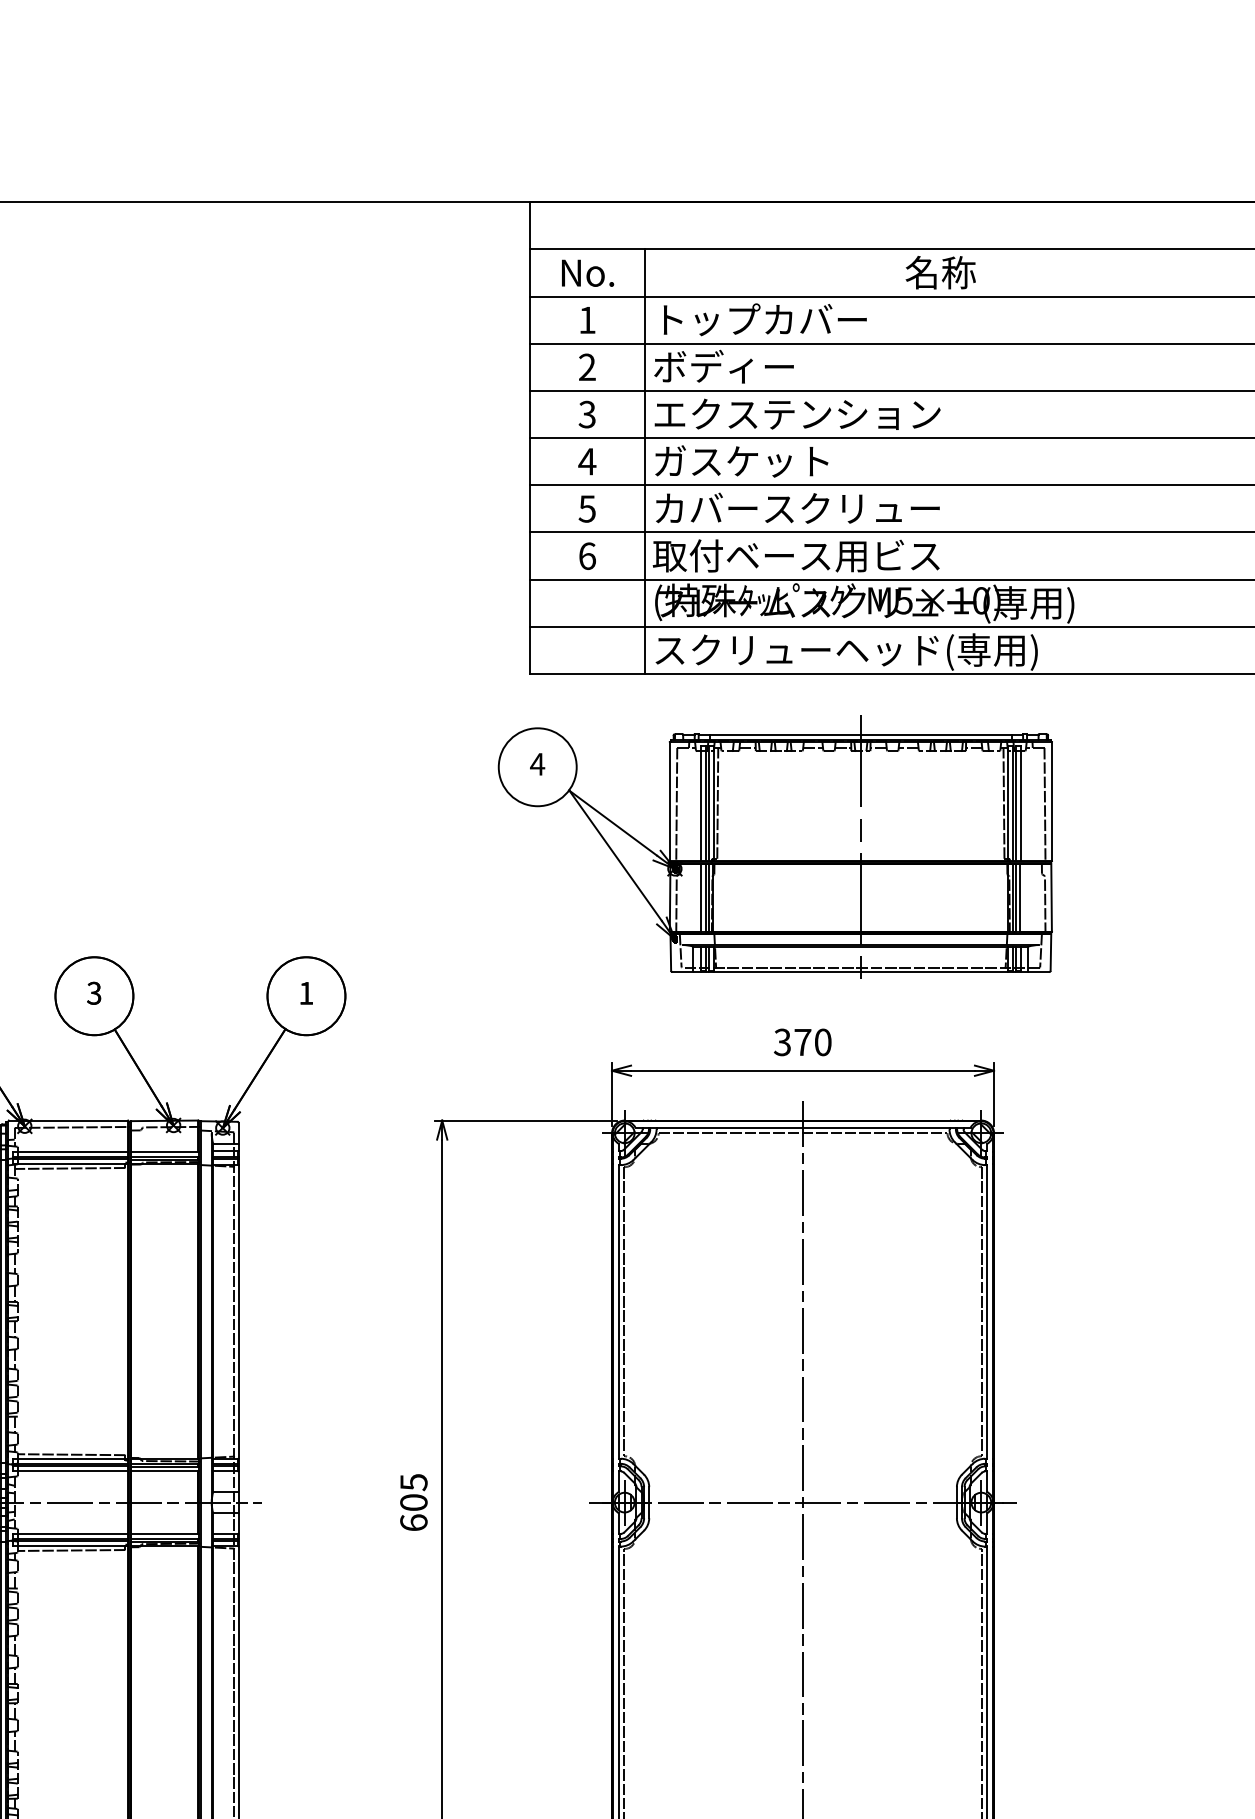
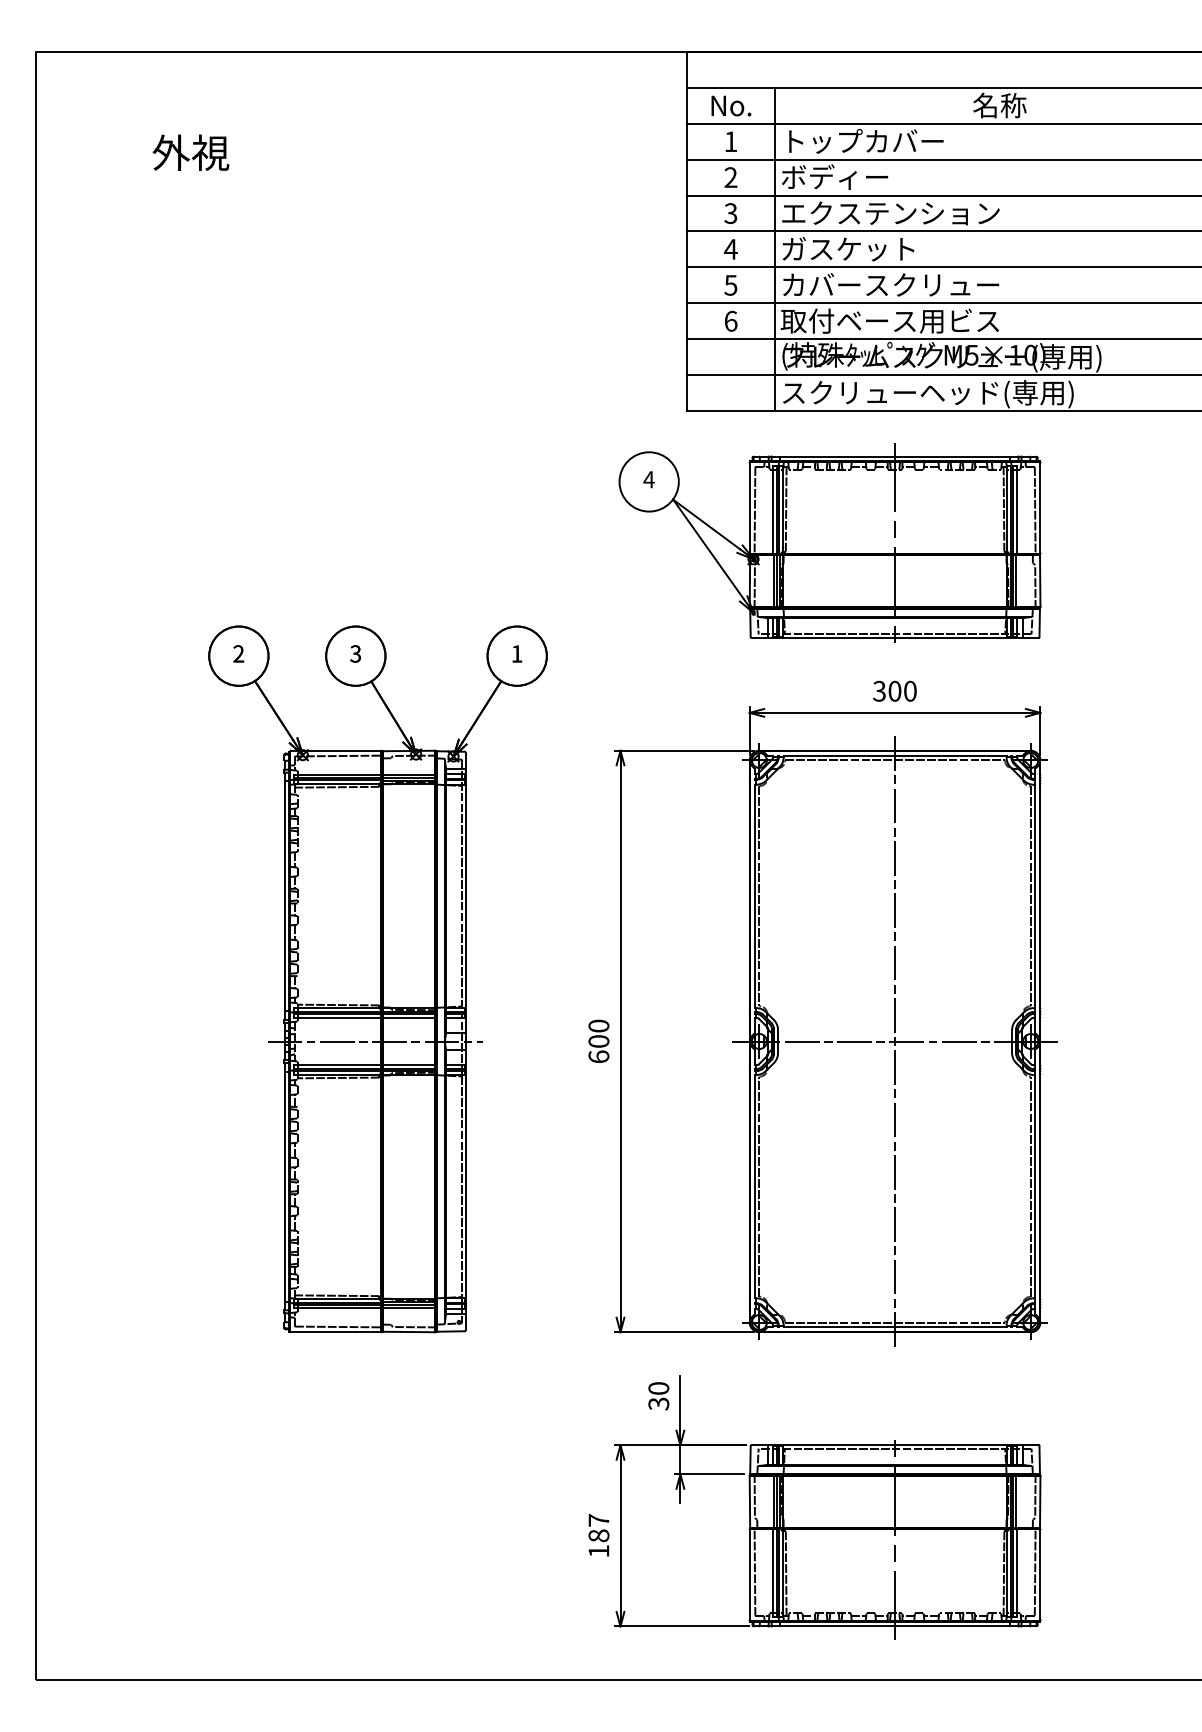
part: (774, 846) -> (829, 542), moved
text: (802, 1041) -> (894, 690), 370 -> 300
text: (413, 1481) -> (598, 1025), 605 -> 600

